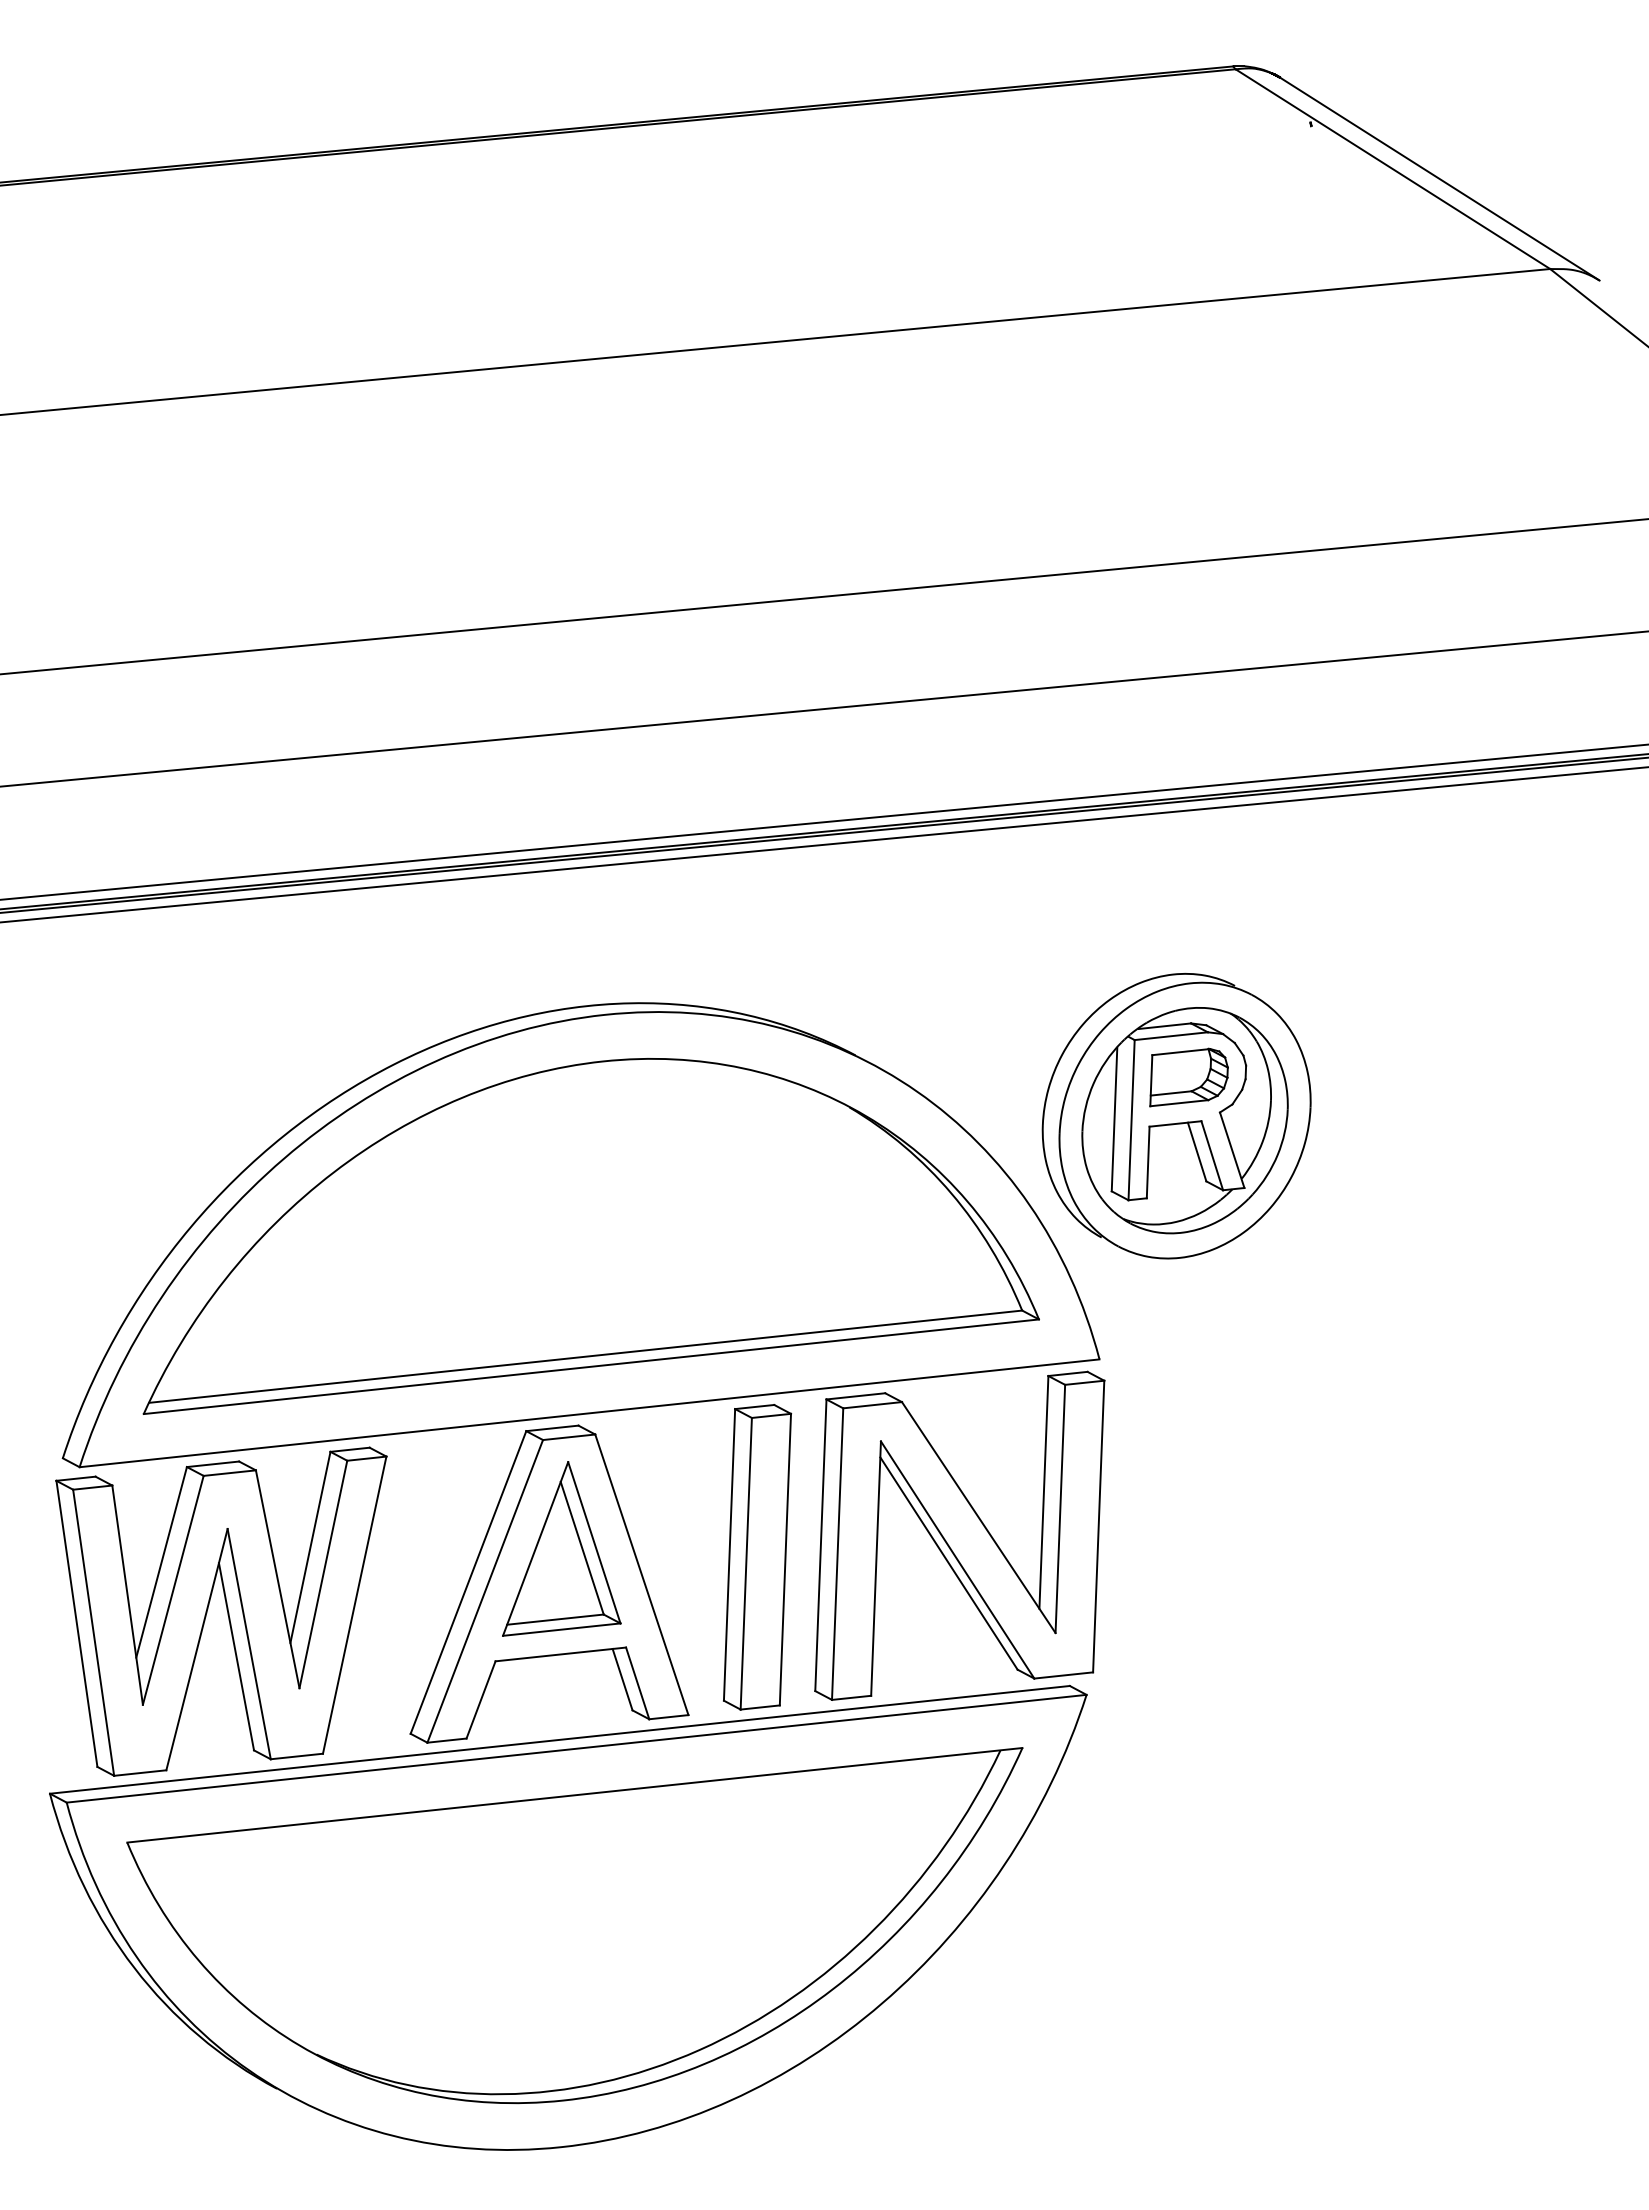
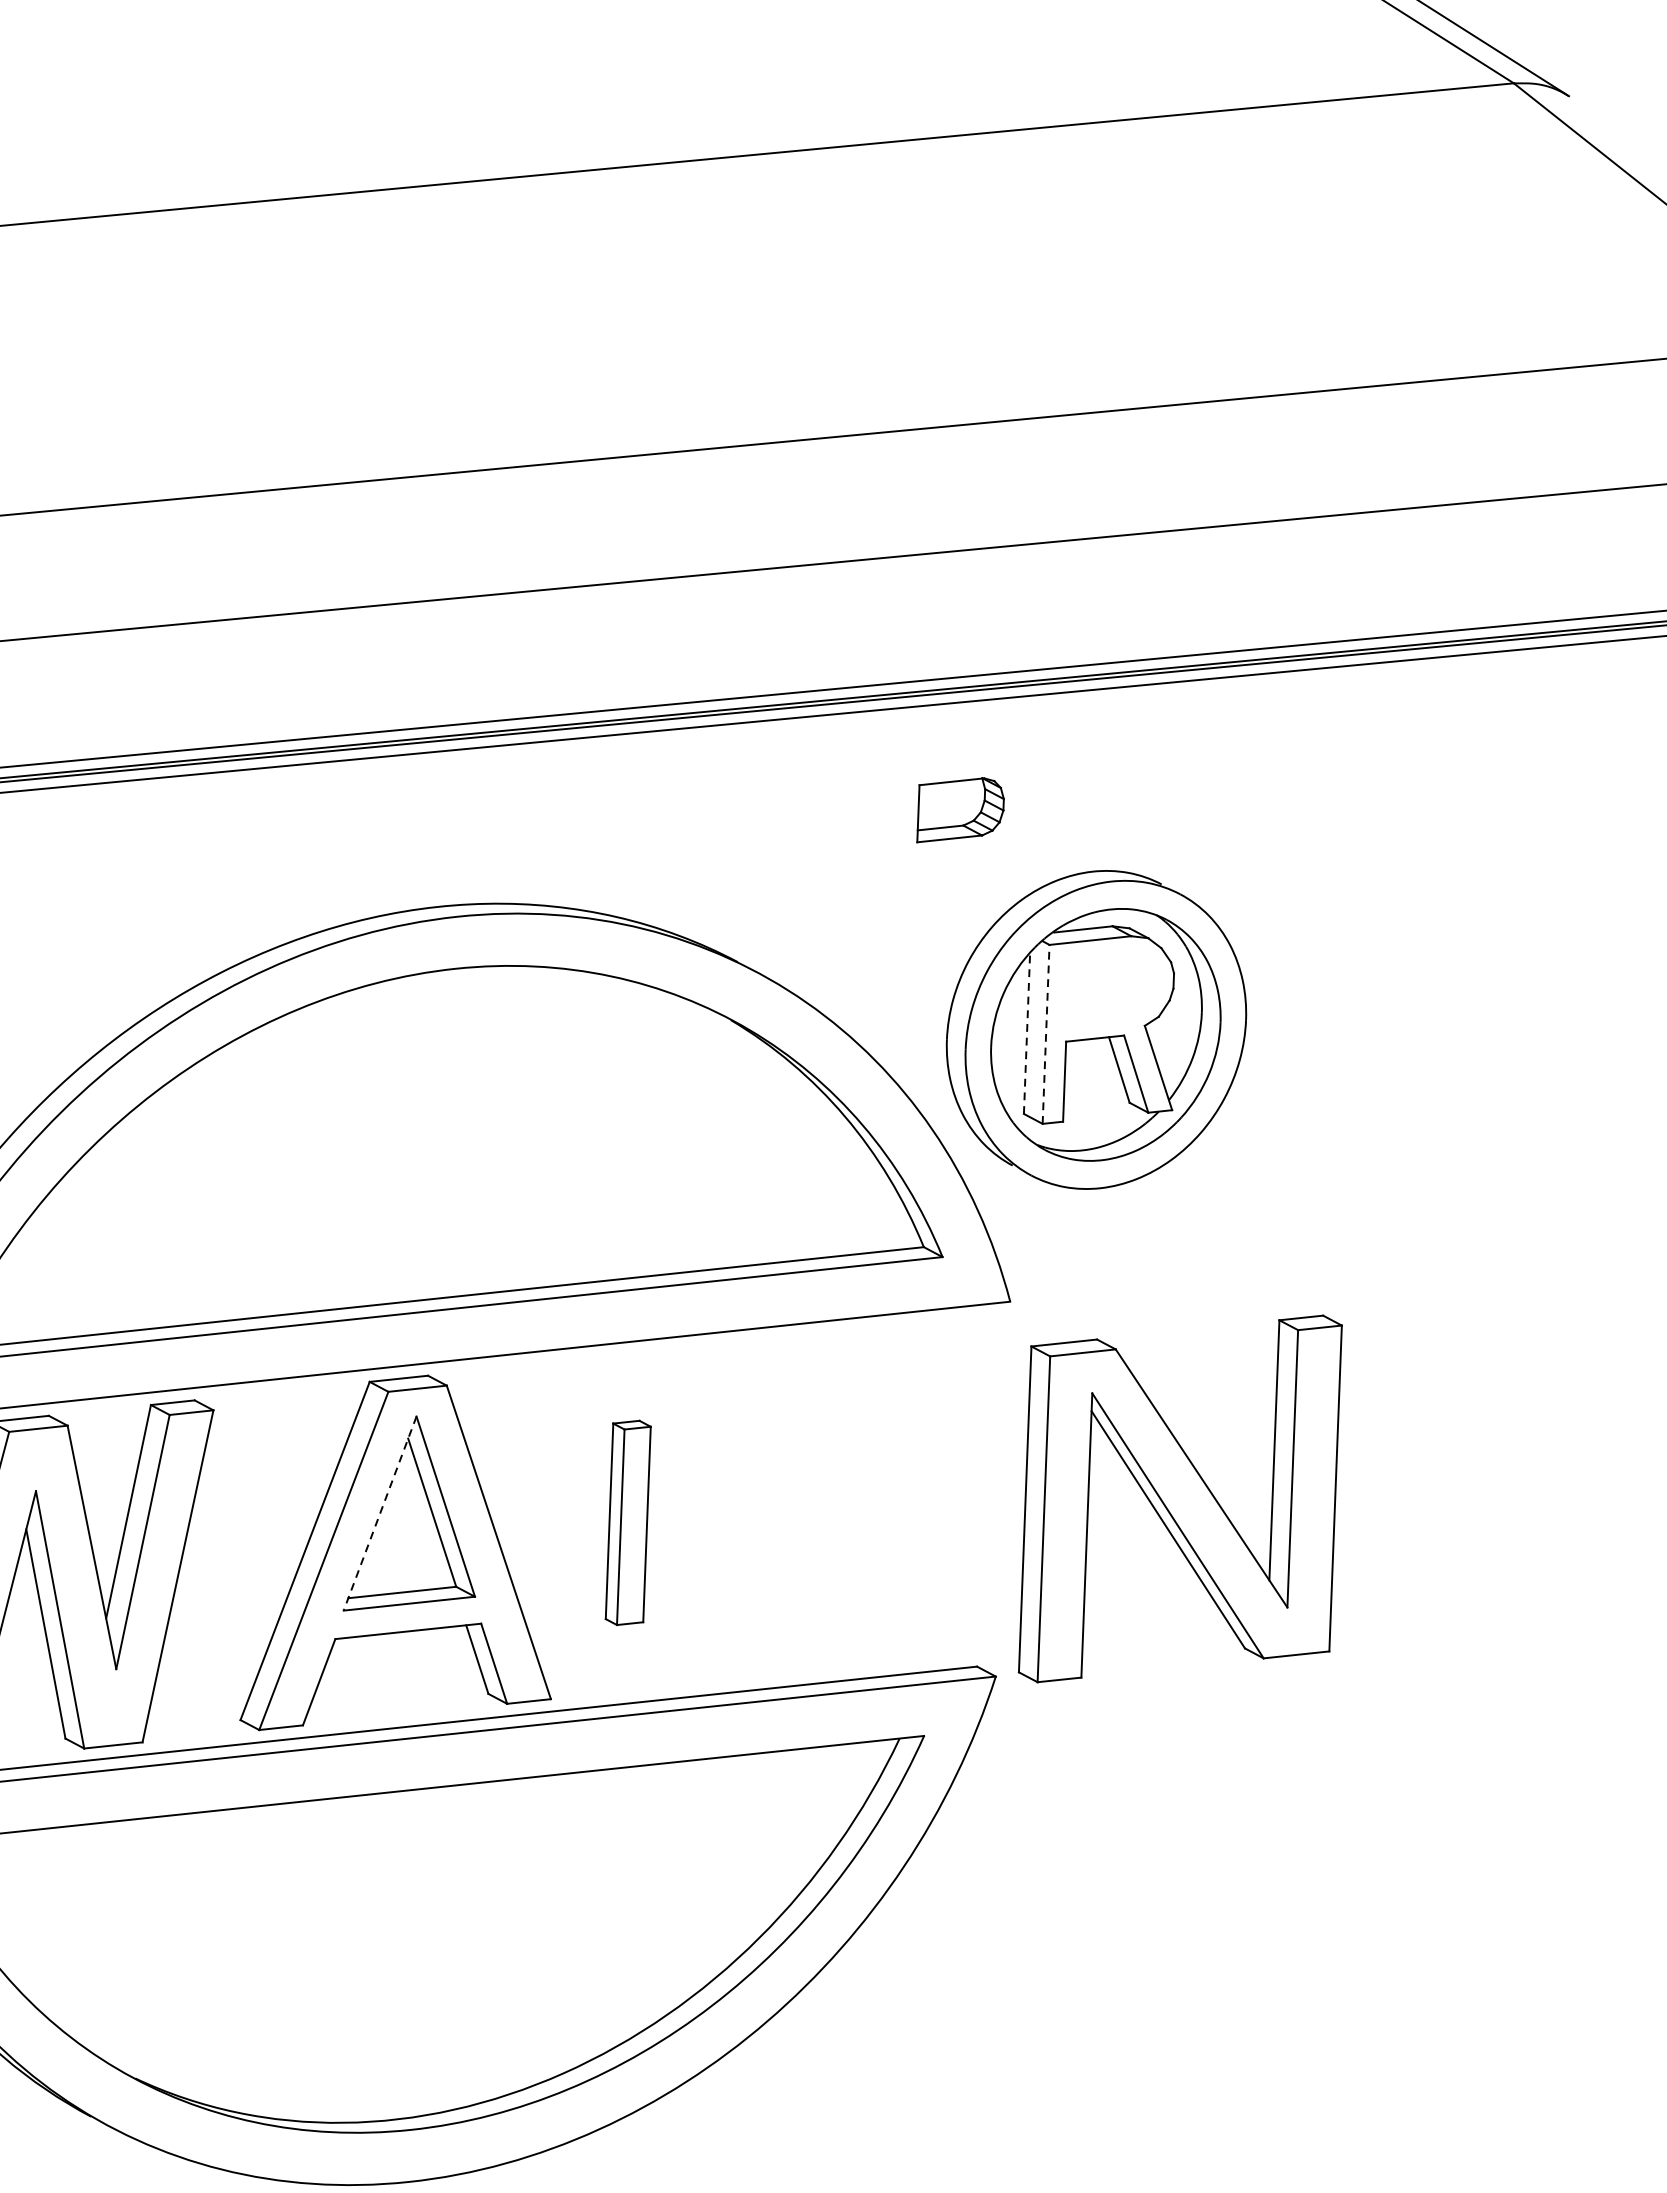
part: (1188, 1077) -> (959, 810), moved
line: (1114, 1119) -> (1026, 1033), solid -> dashed
line: (1131, 1119) -> (1045, 1033), solid -> dashed
part: (959, 1535) -> (1180, 1498), moved
line: (535, 1548) -> (380, 1513), solid -> dashed
part: (757, 1557) -> (628, 1523), size x0.6

